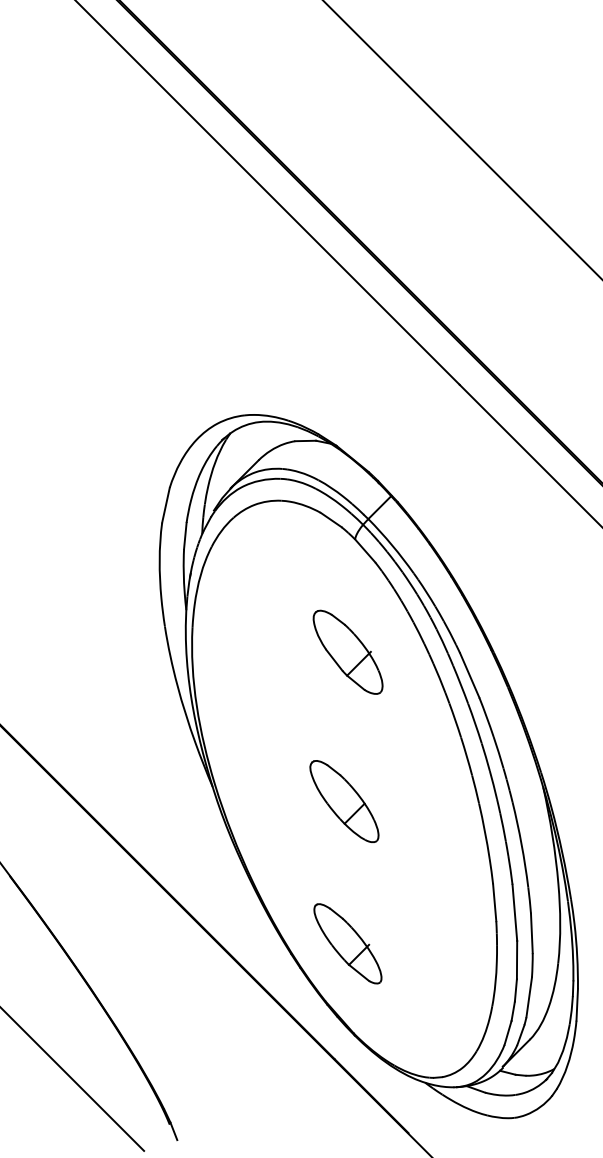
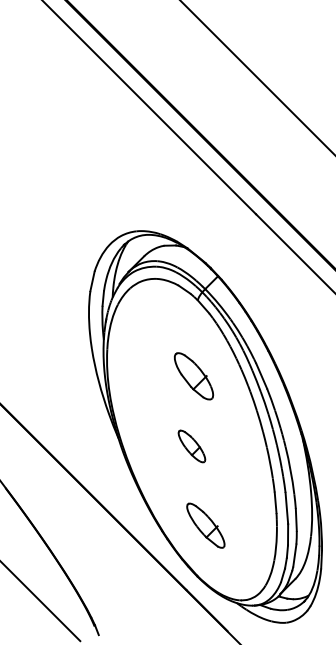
part: (349, 652) -> (194, 376), moved
part: (343, 801) -> (191, 446), size x0.7
part: (347, 943) -> (205, 525), moved

